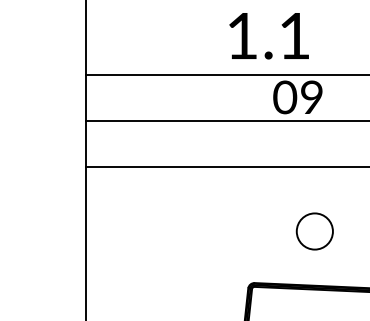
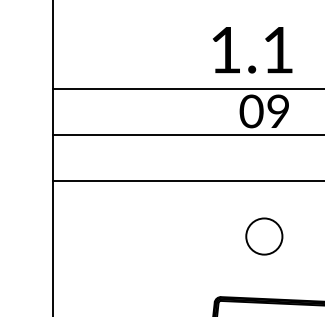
text: (268, 36) -> (251, 50), moved
circle: (314, 231) -> (263, 236), moved

